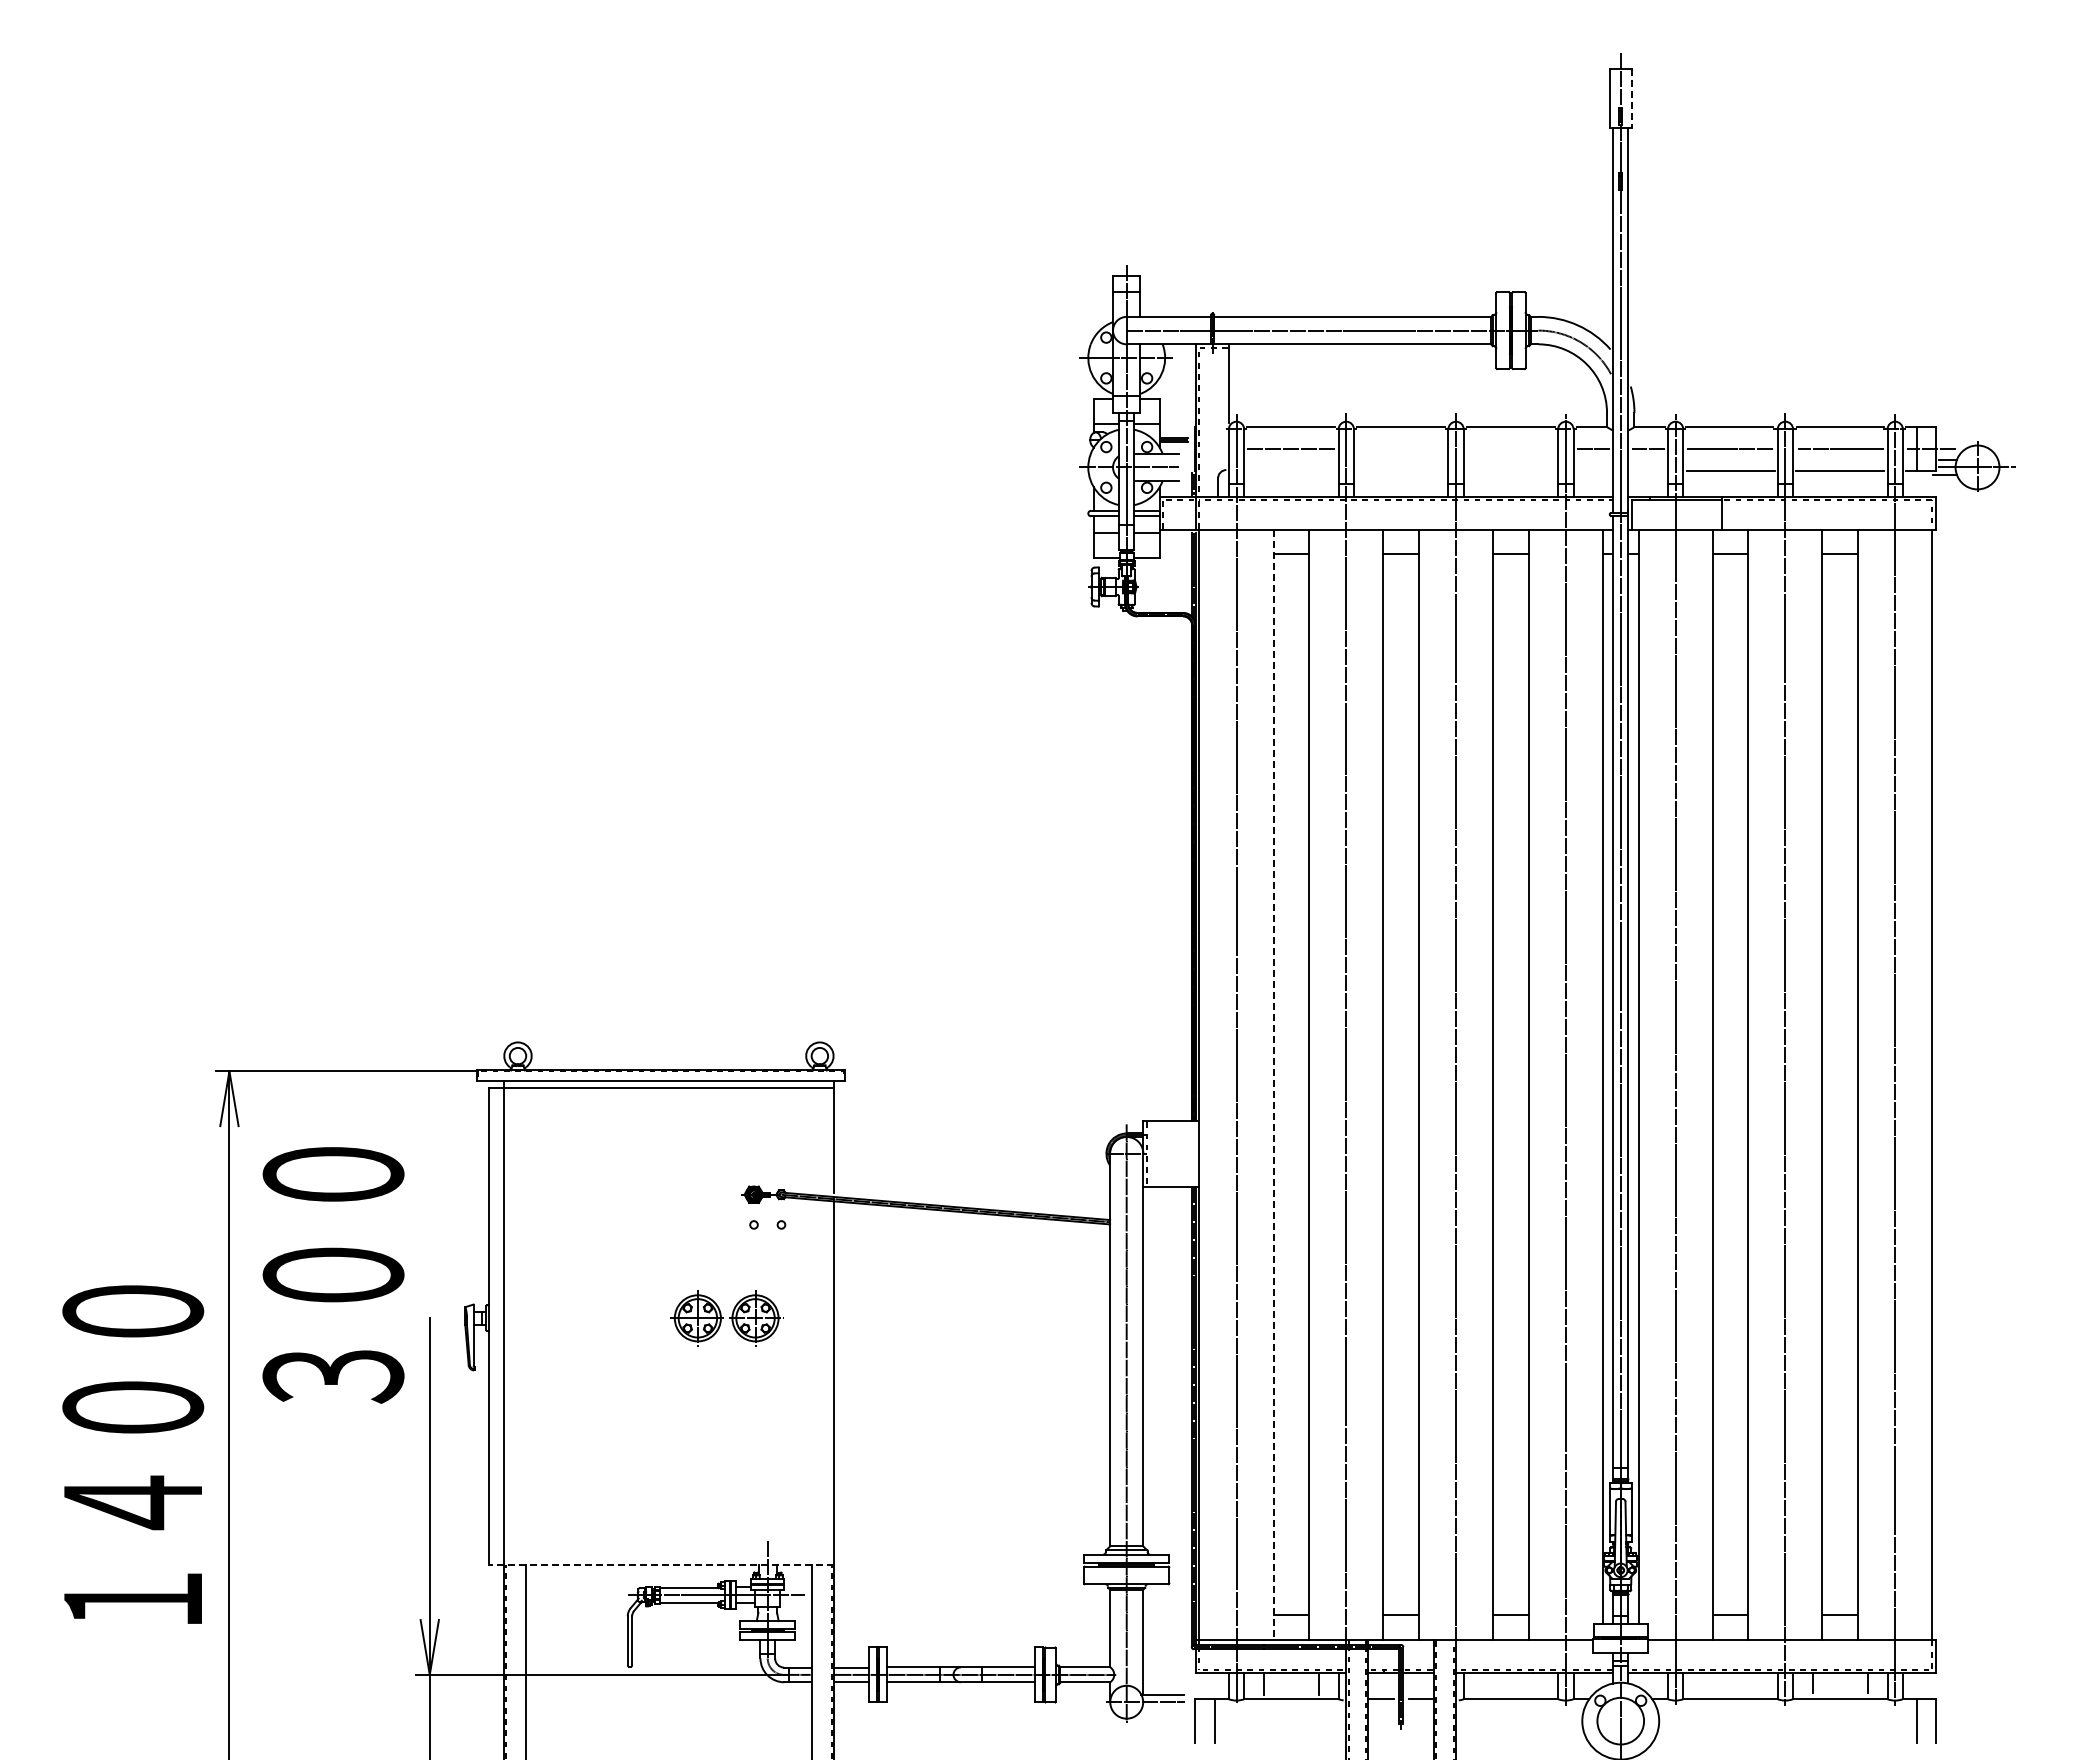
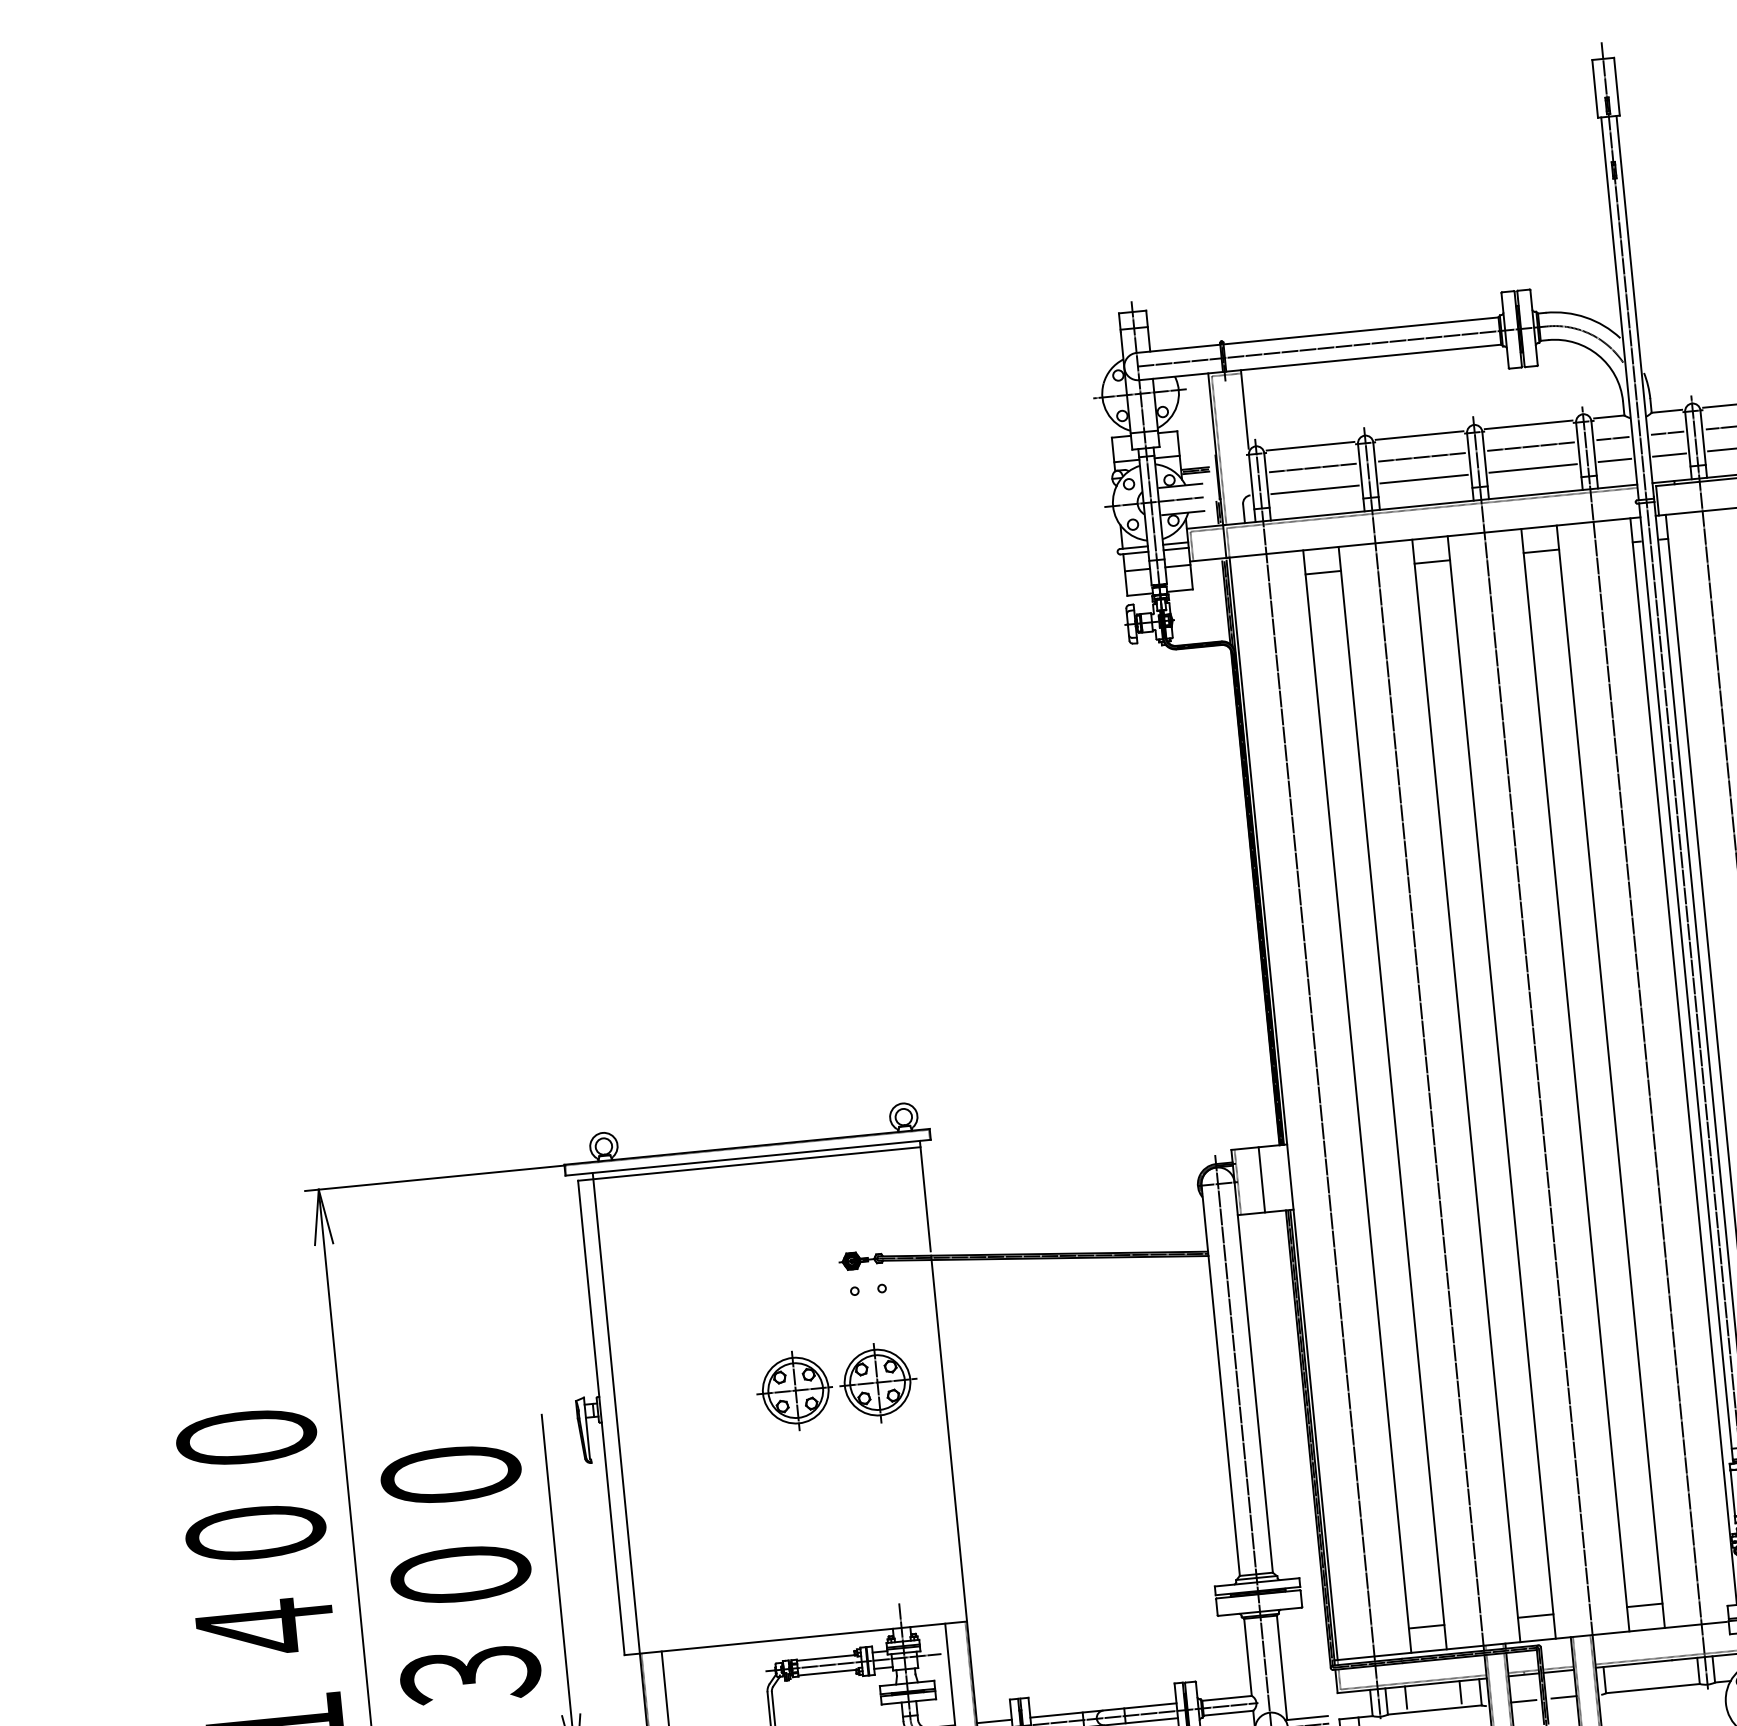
line: (1631, 98) -> (1616, 86), dashed -> solid
line: (1400, 448) -> (1421, 456), added
line: (1510, 448) -> (1530, 446), added
line: (1291, 470) -> (1315, 489), added
line: (1400, 470) -> (1423, 478), added
line: (1510, 470) -> (1532, 468), added
line: (1592, 470) -> (1614, 460), added
line: (1647, 470) -> (1668, 454), added
line: (1273, 1085) -> (1357, 1102), dashed -> solid
line: (1170, 1153) -> (1261, 1179), added
text: (333, 1275) -> (460, 1575), moved
part: (726, 1318) -> (836, 1386), size x1.43
line: (660, 1565) -> (795, 1638), dashed -> solid

